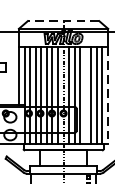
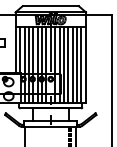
line: (63, 21) -> (50, 6), dashed -> solid
line: (86, 94) -> (68, 64), added
line: (107, 96) -> (85, 65), dashed -> solid

